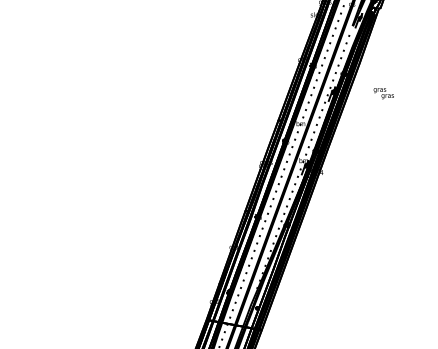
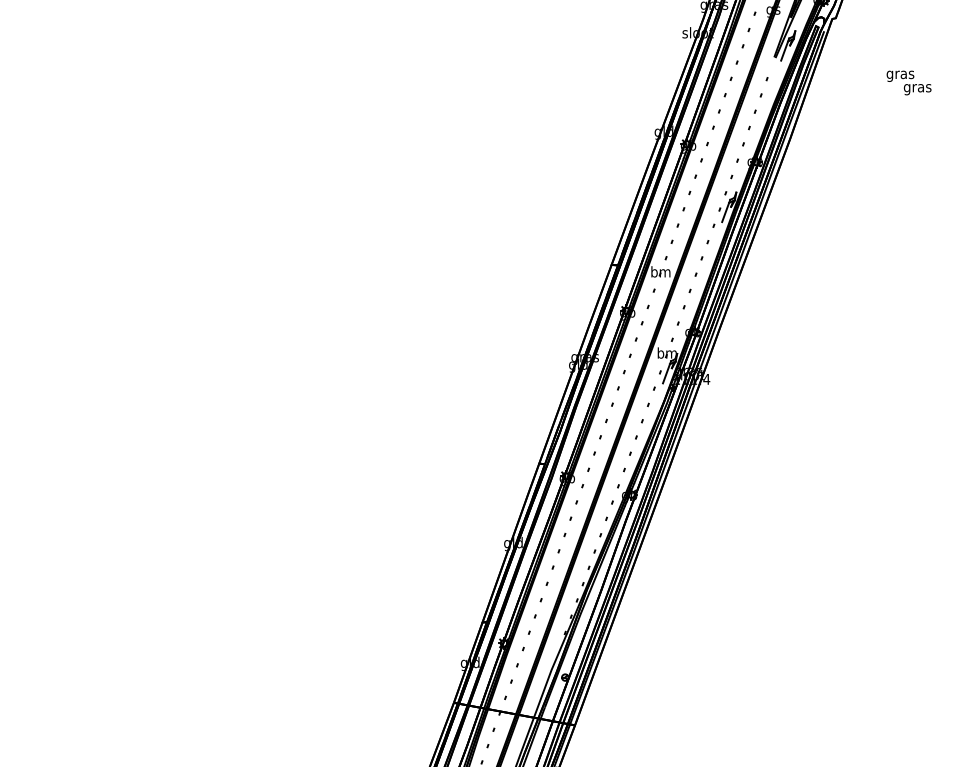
text: (383, 93) -> (908, 82), moved

